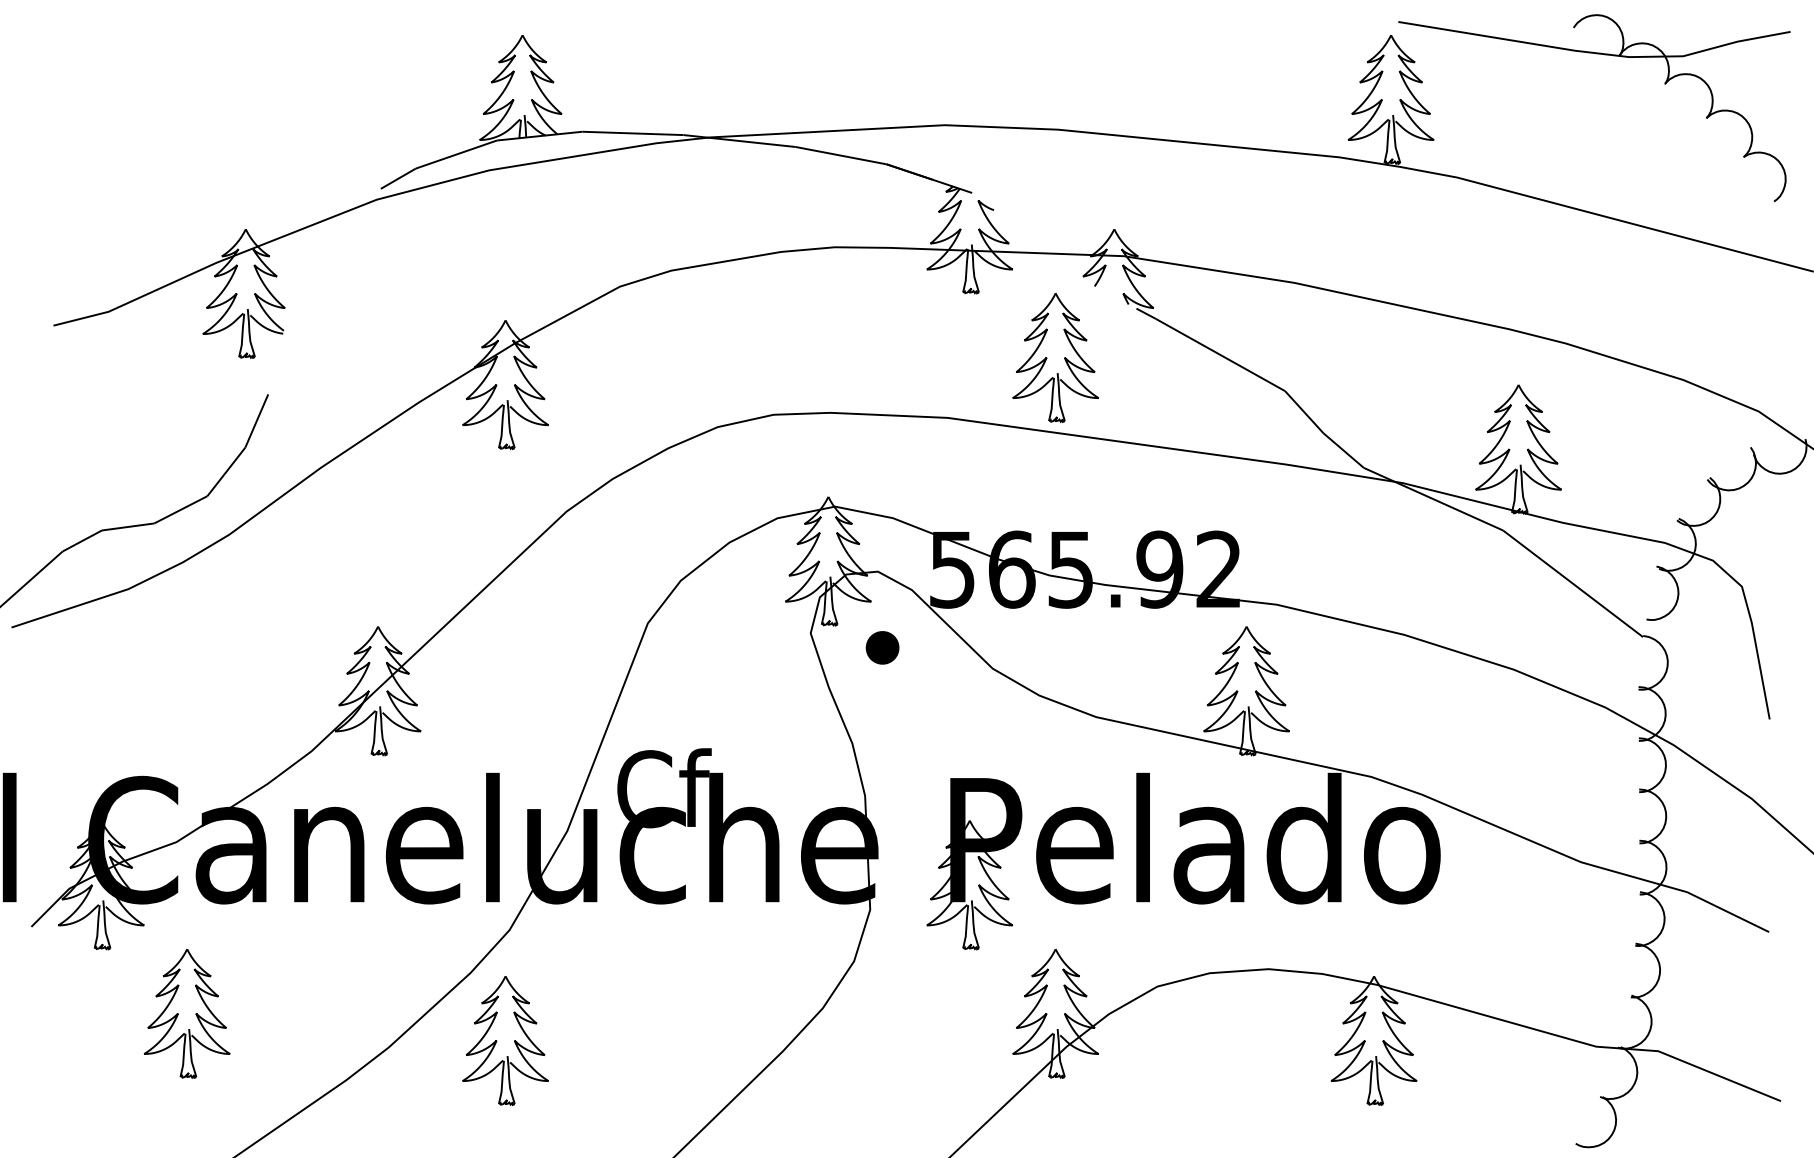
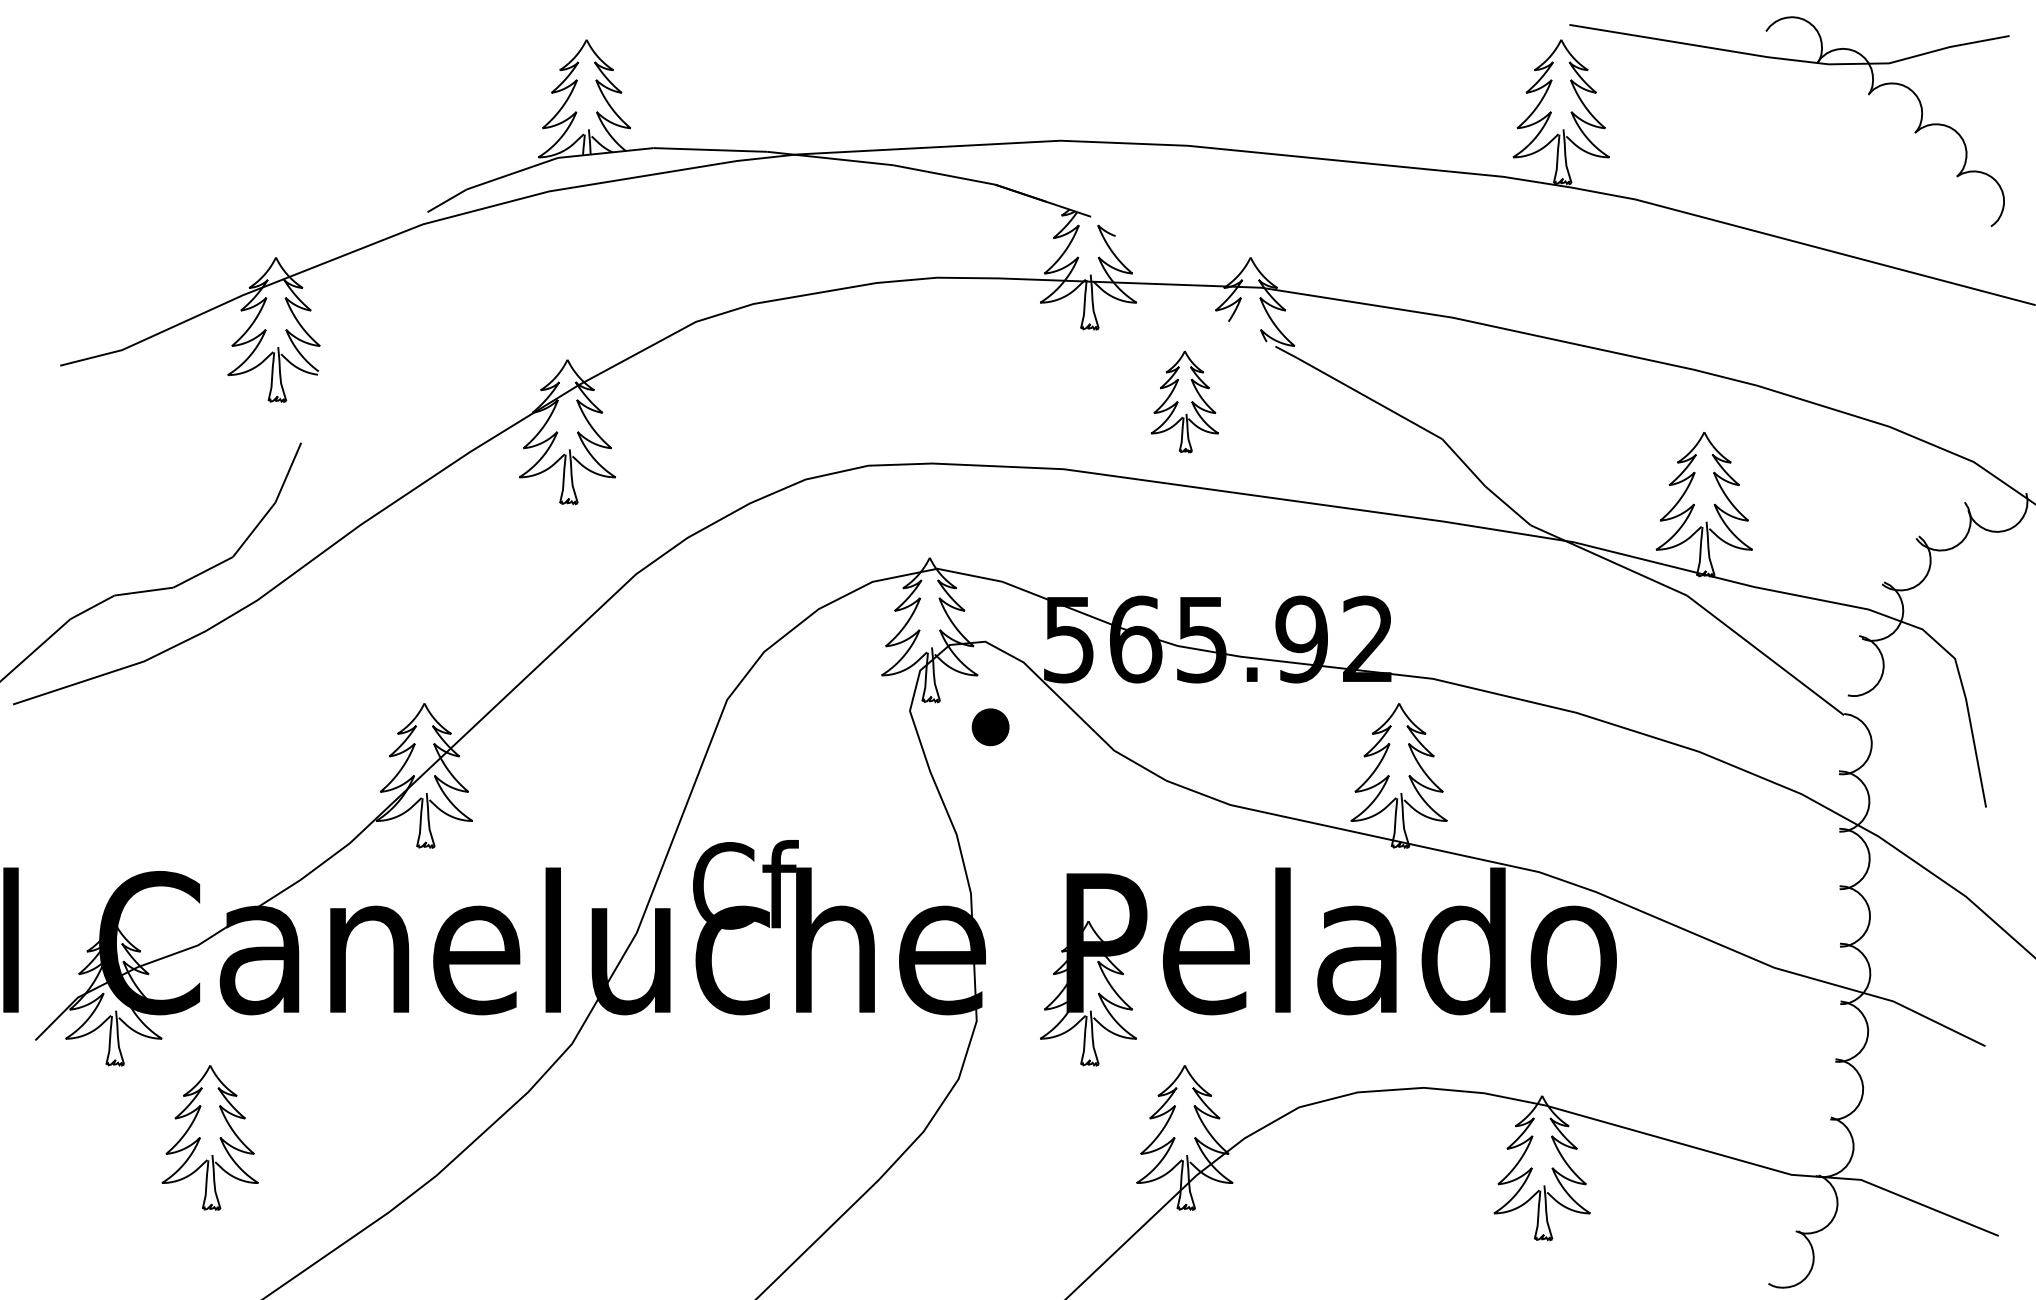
part: (1055, 357) -> (1184, 401), size x0.7
part: (505, 1041) -> (567, 1168), removed

